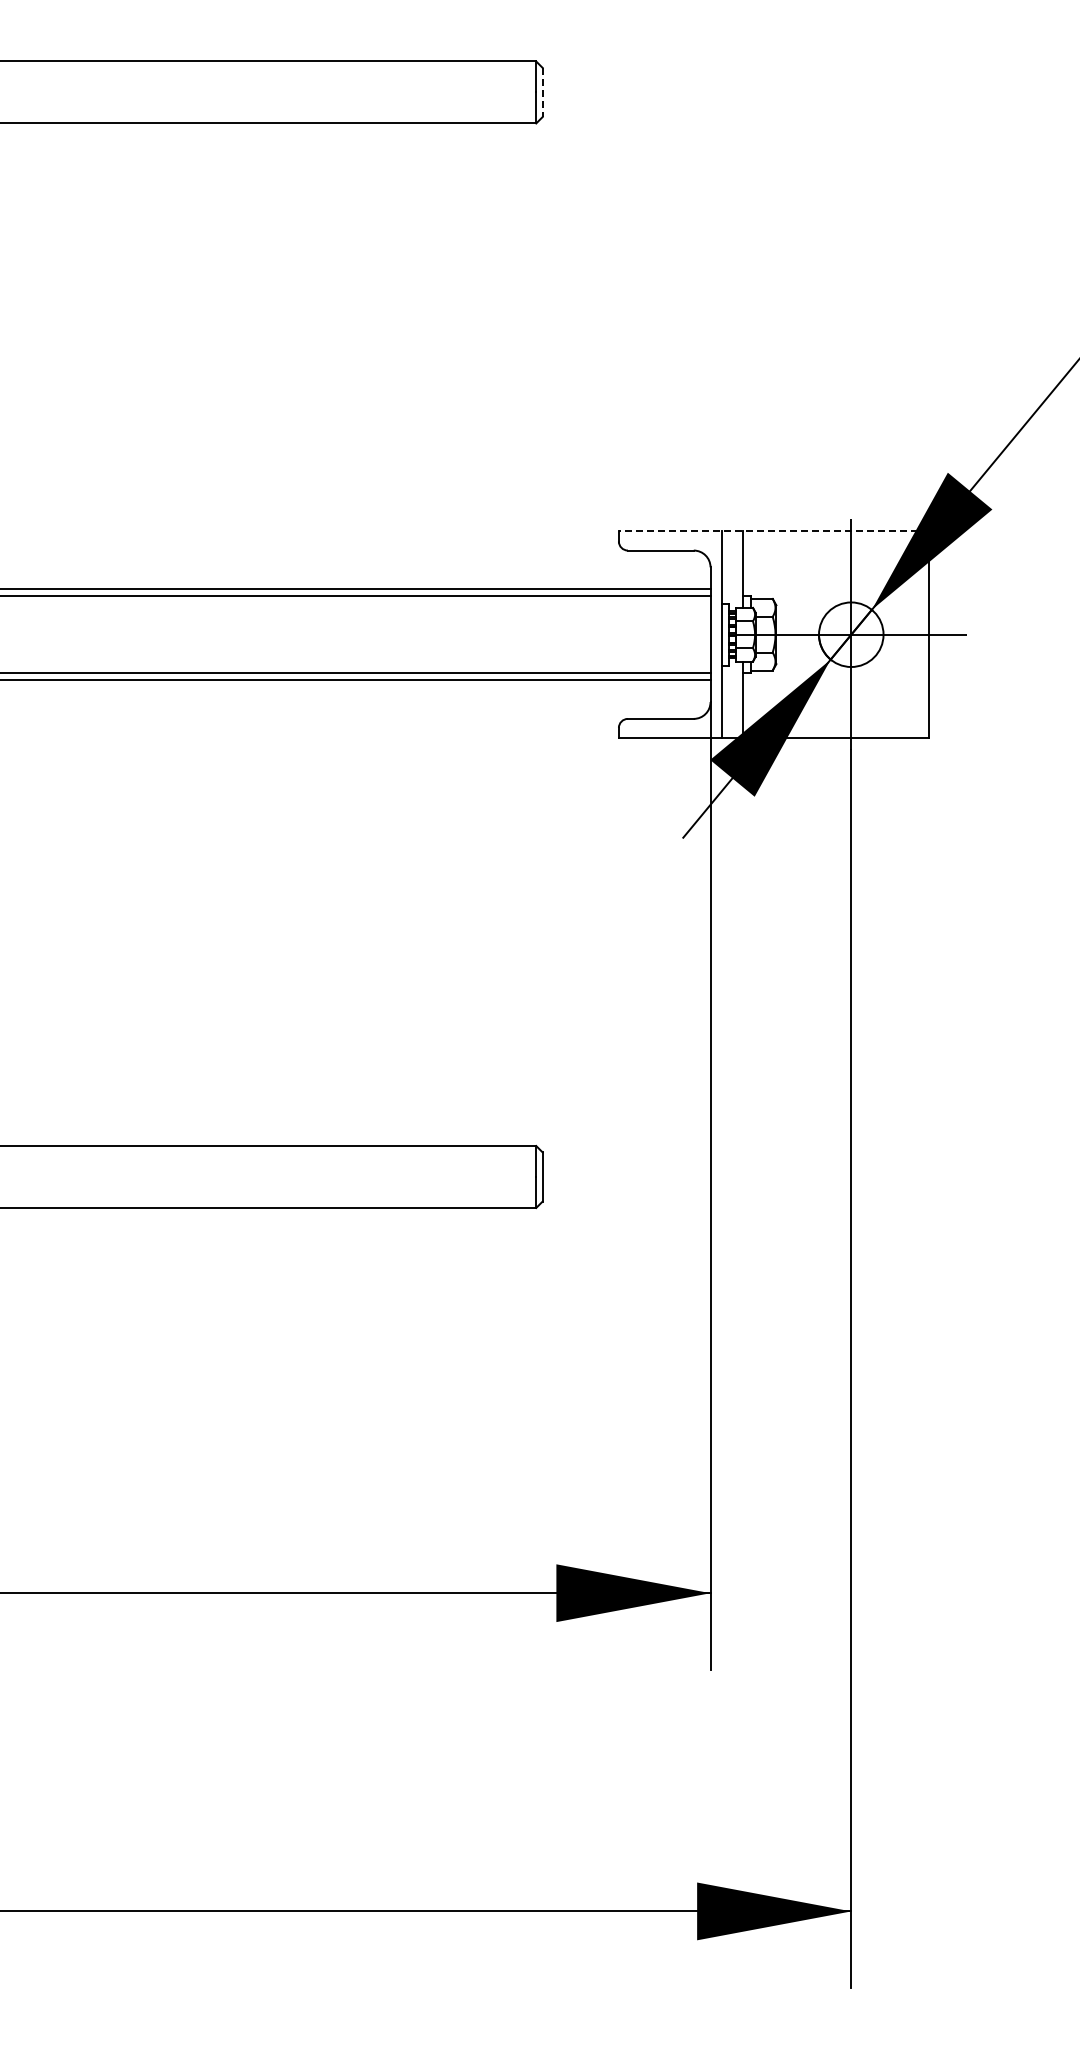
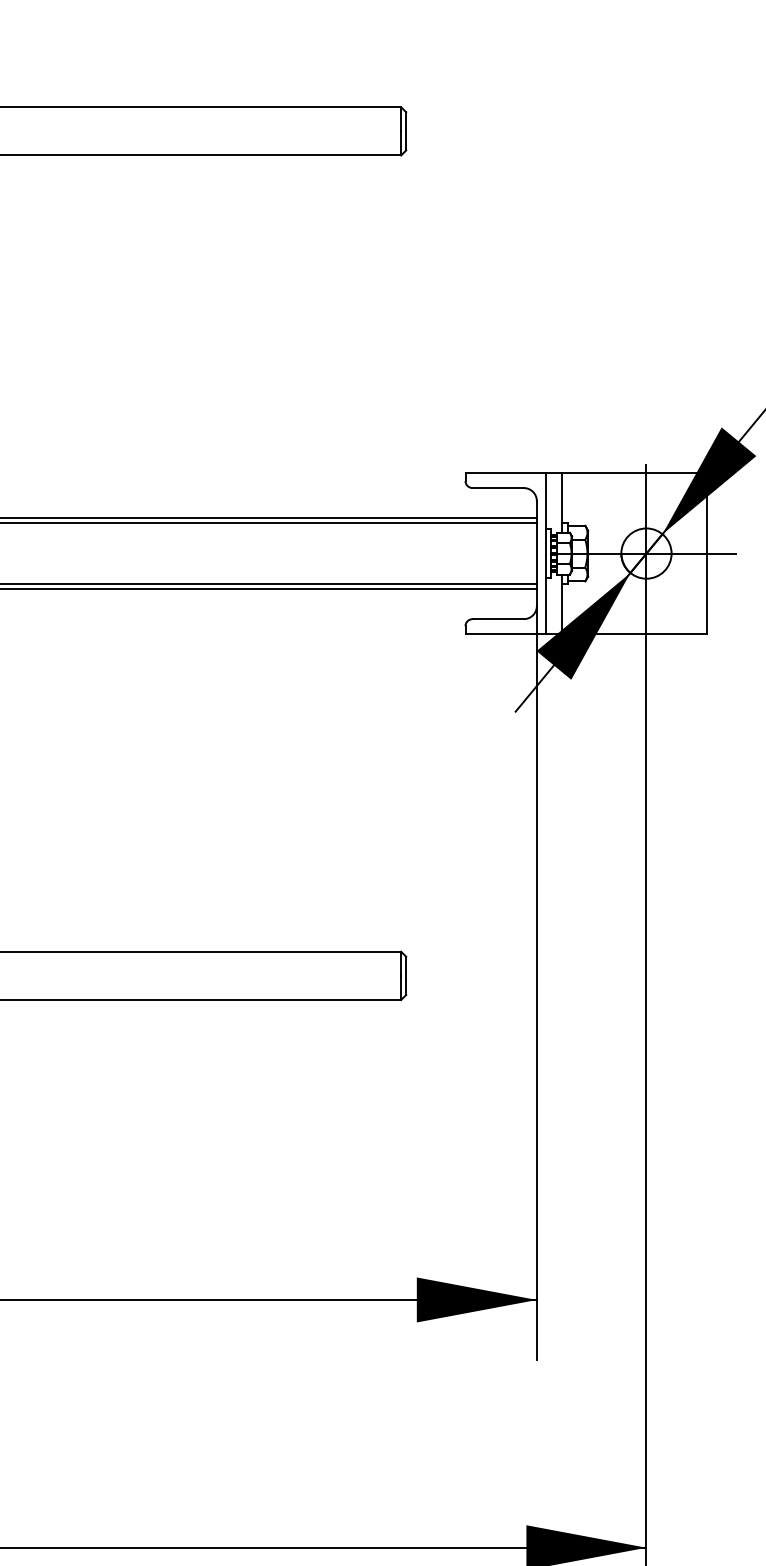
line: (542, 92) -> (406, 131), dashed -> solid
line: (773, 531) -> (585, 473), dashed -> solid

